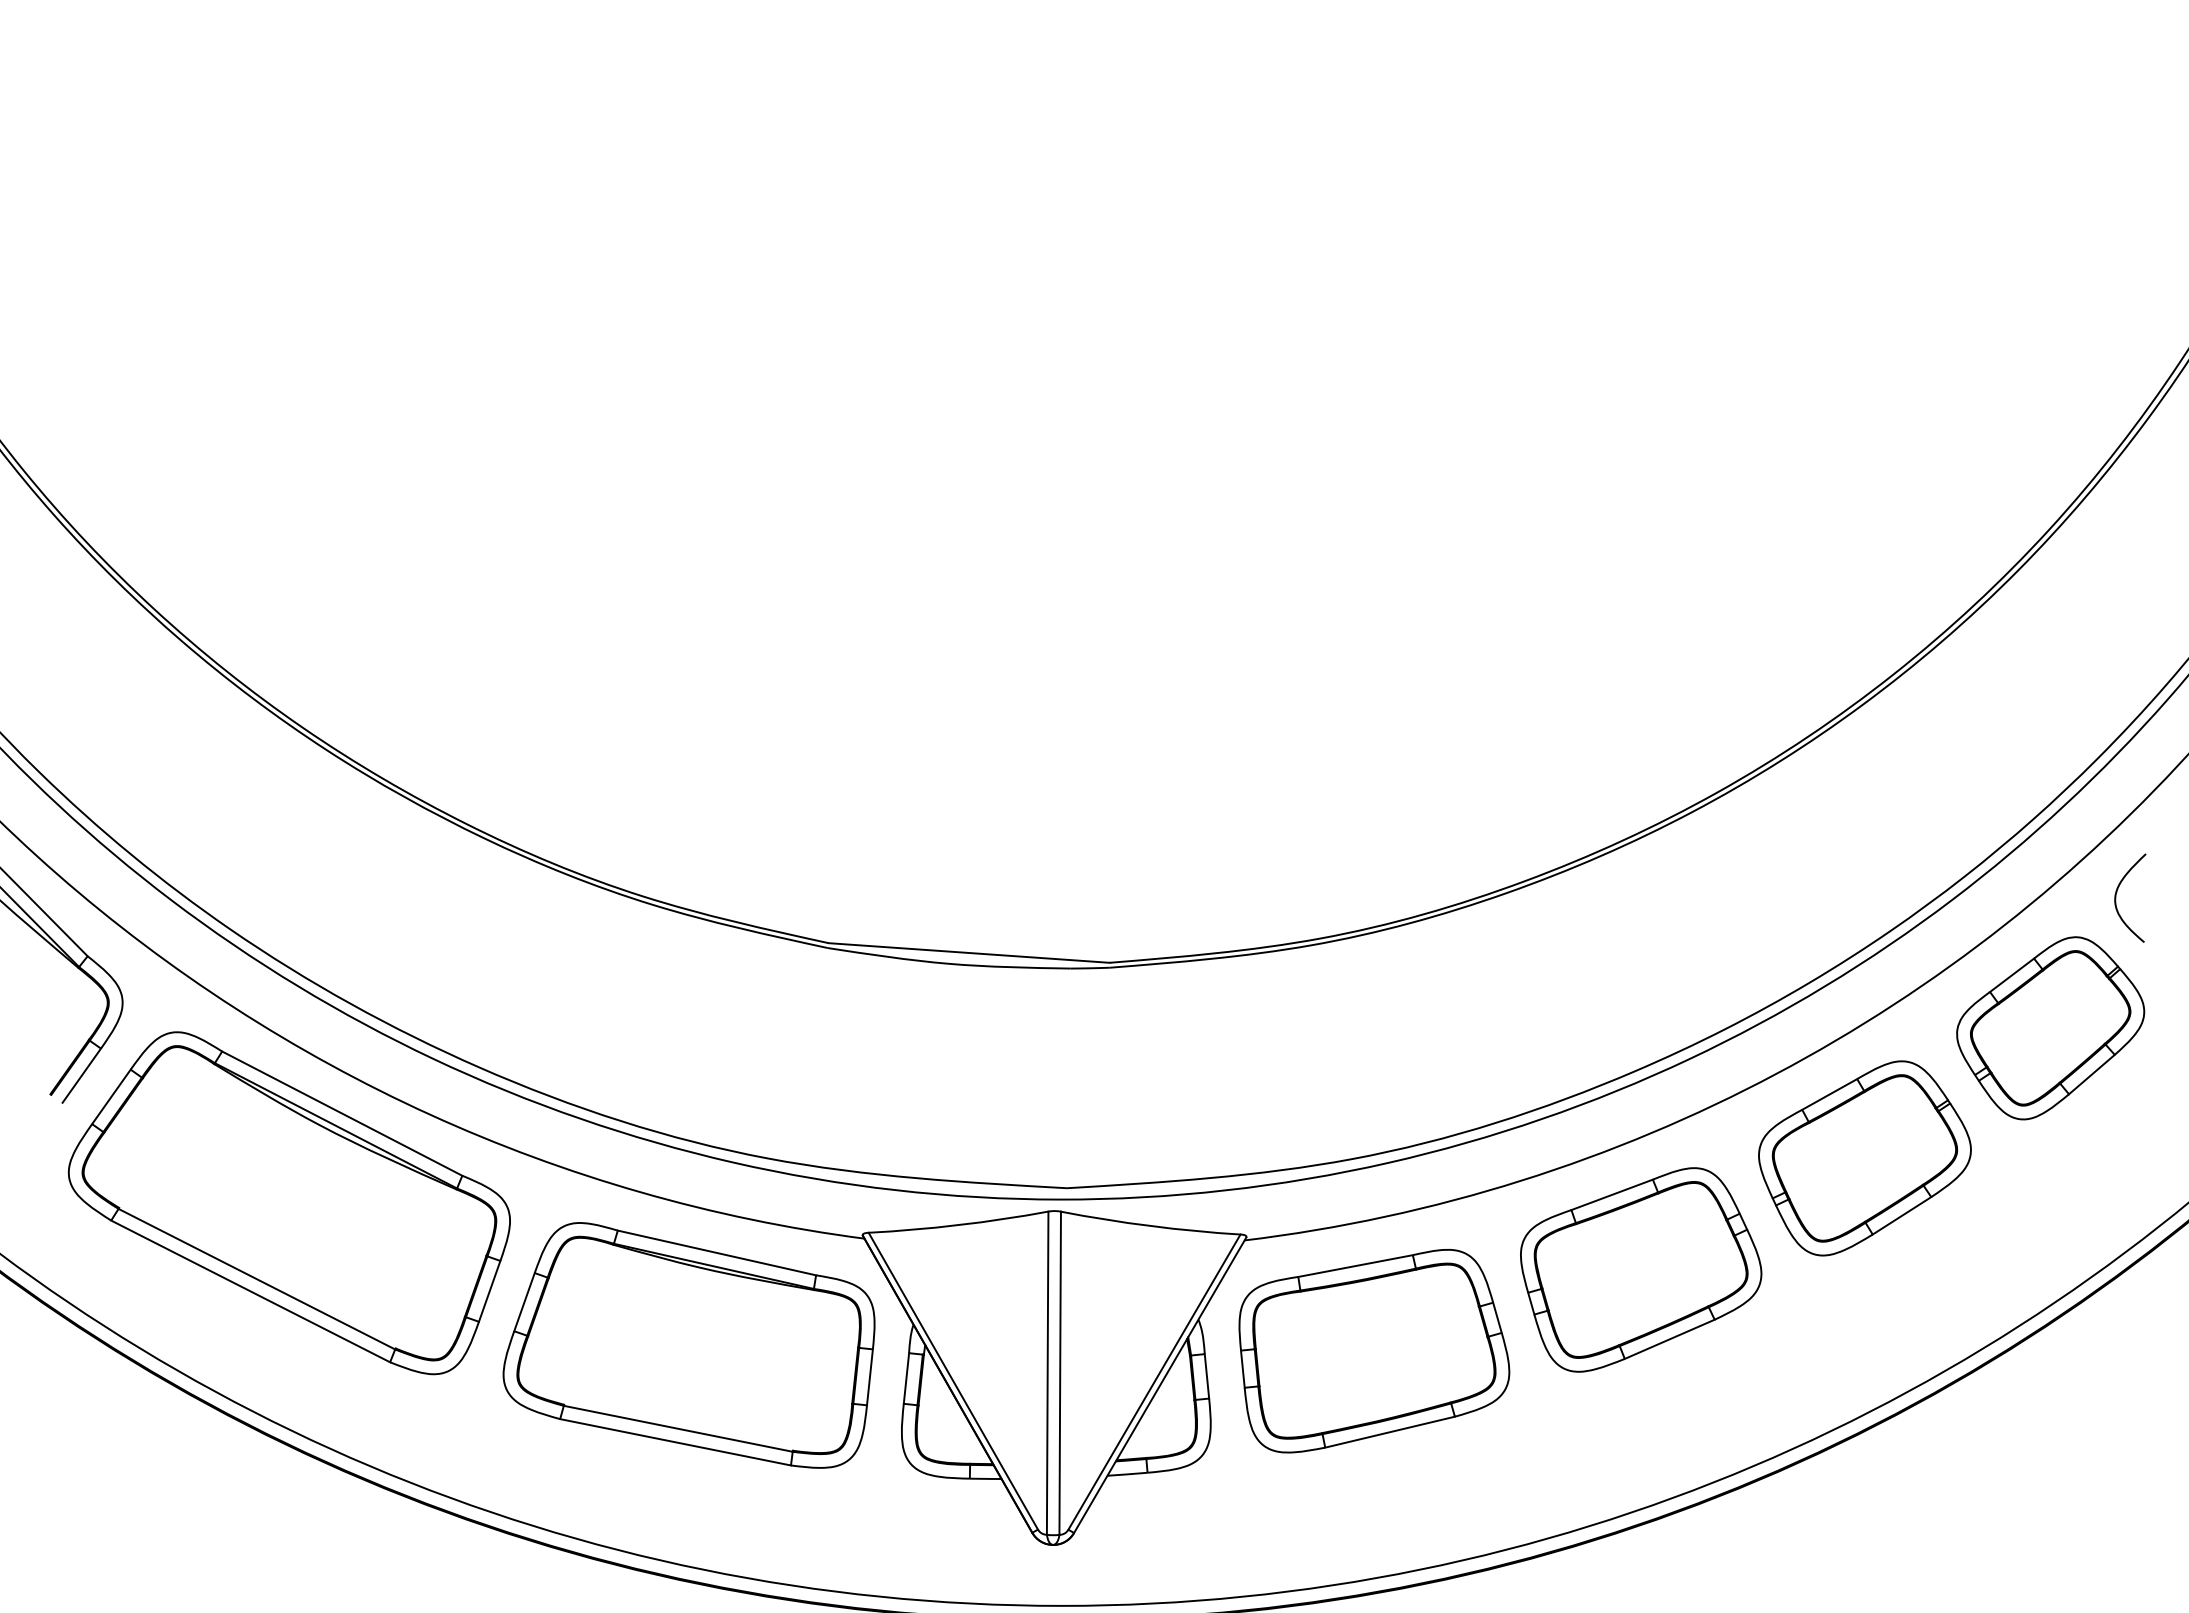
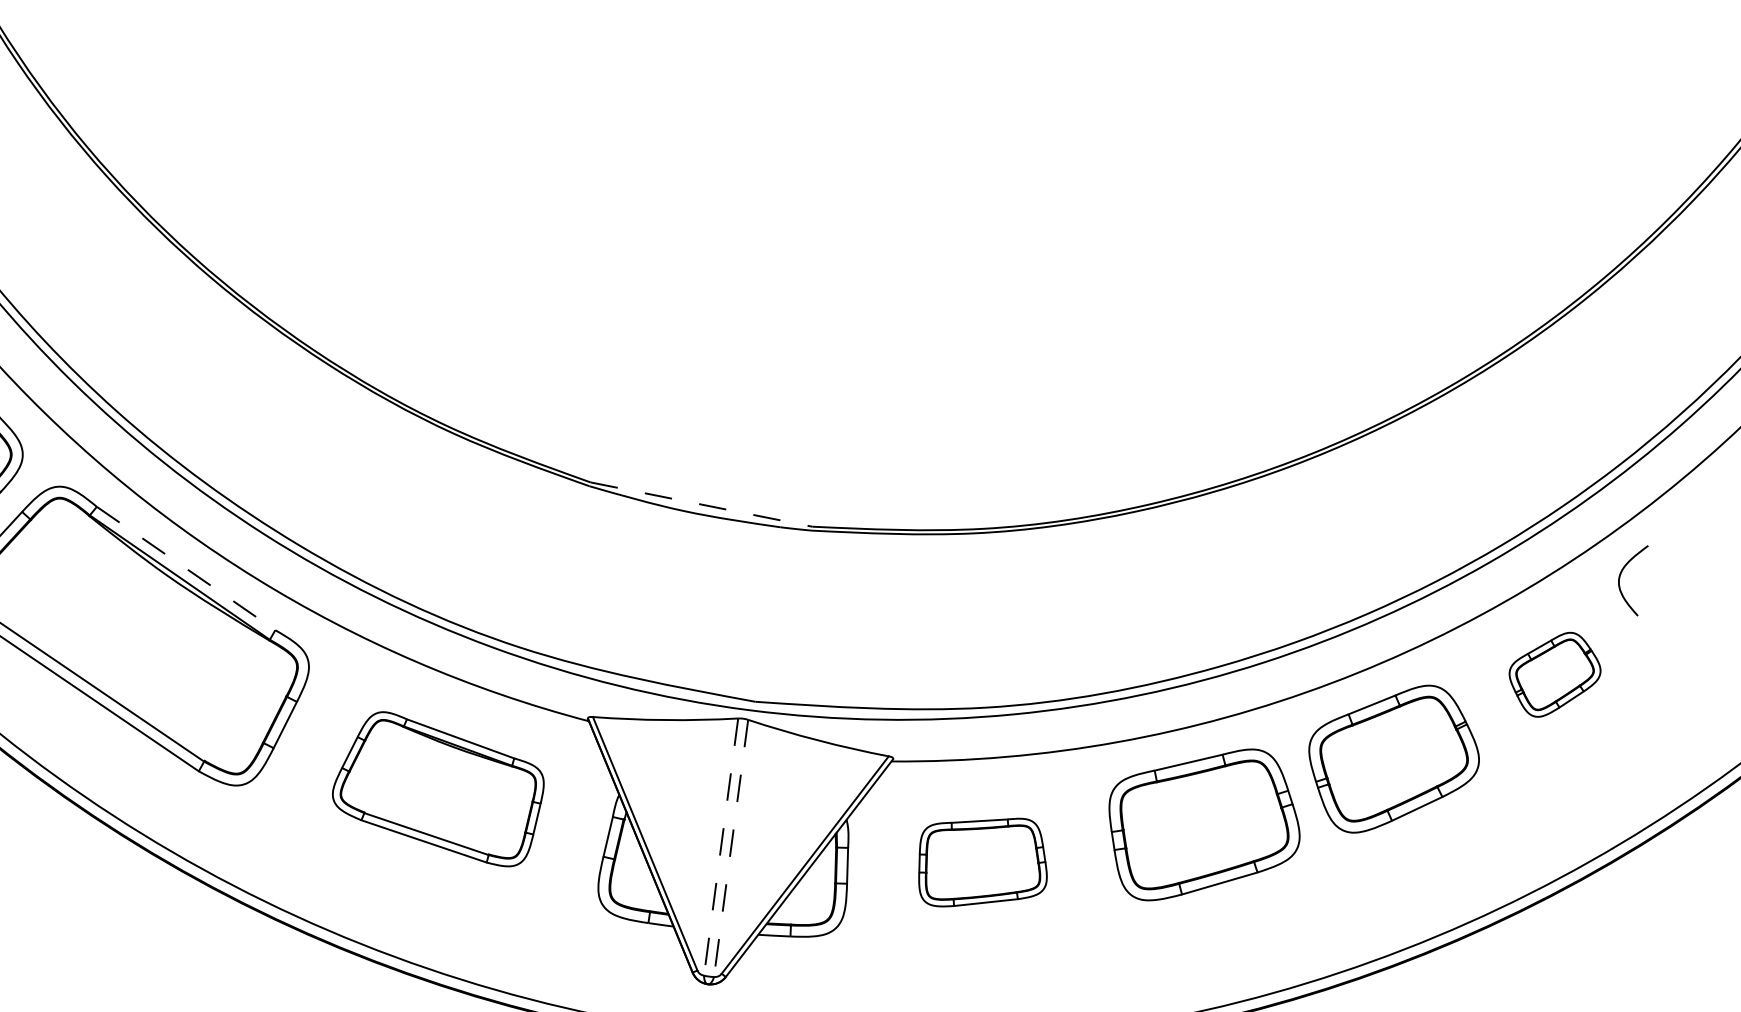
line: (969, 952) -> (701, 504), solid -> dashed
part: (2050, 1028) -> (1554, 674), size x0.6
line: (342, 1113) -> (186, 568), solid -> dashed
part: (688, 1345) -> (438, 788), size x0.7
part: (1374, 1351) -> (983, 863), size x0.6
line: (1047, 1373) -> (720, 847), solid -> dashed
line: (1060, 1373) -> (731, 848), solid -> dashed

